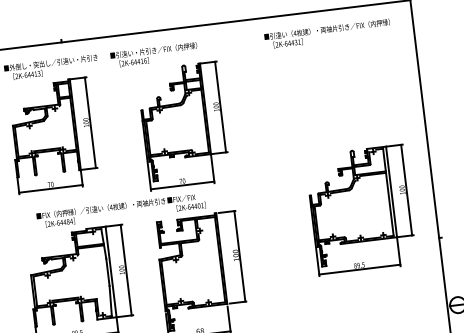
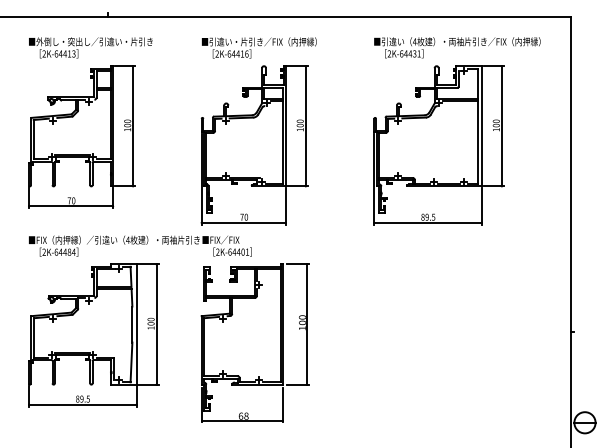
text: (153, 54) -> (258, 47), moved
text: (121, 210) -> (140, 245), moved
part: (360, 210) -> (438, 145), moved

